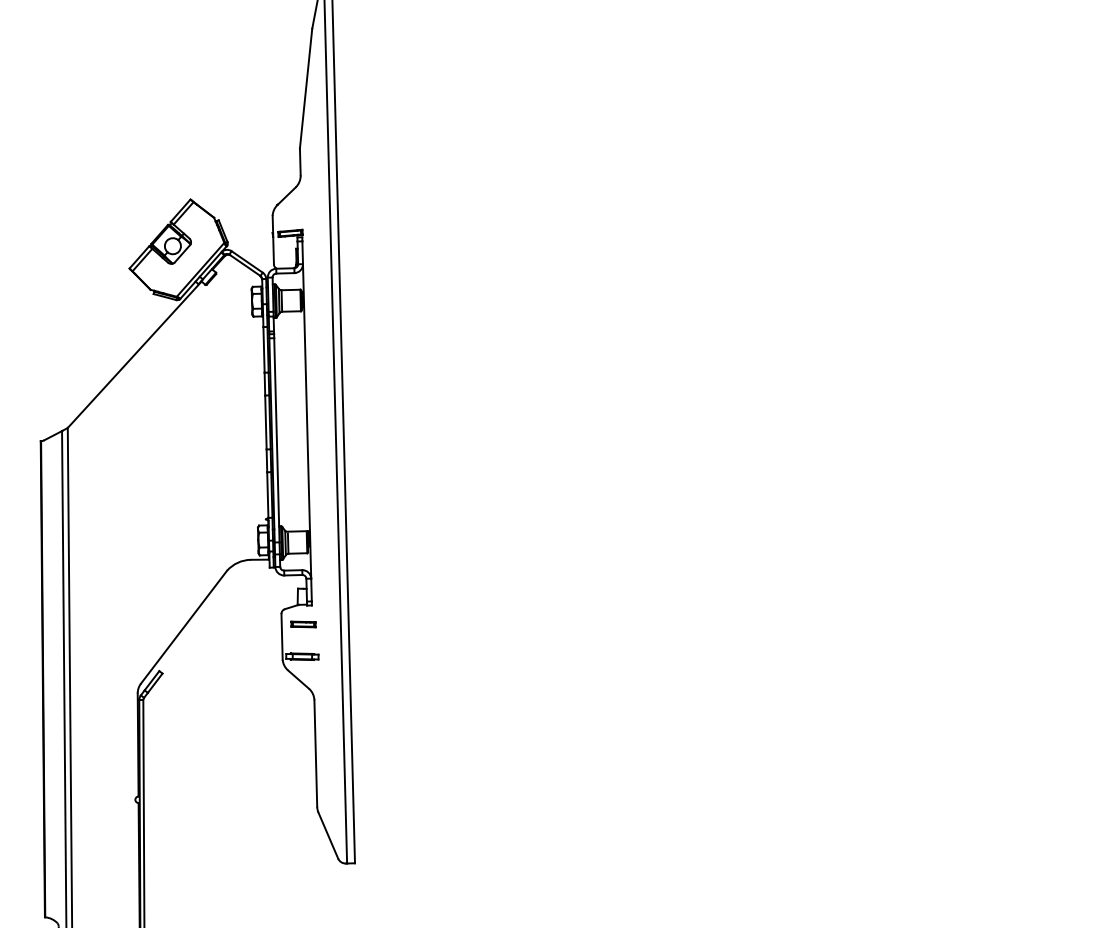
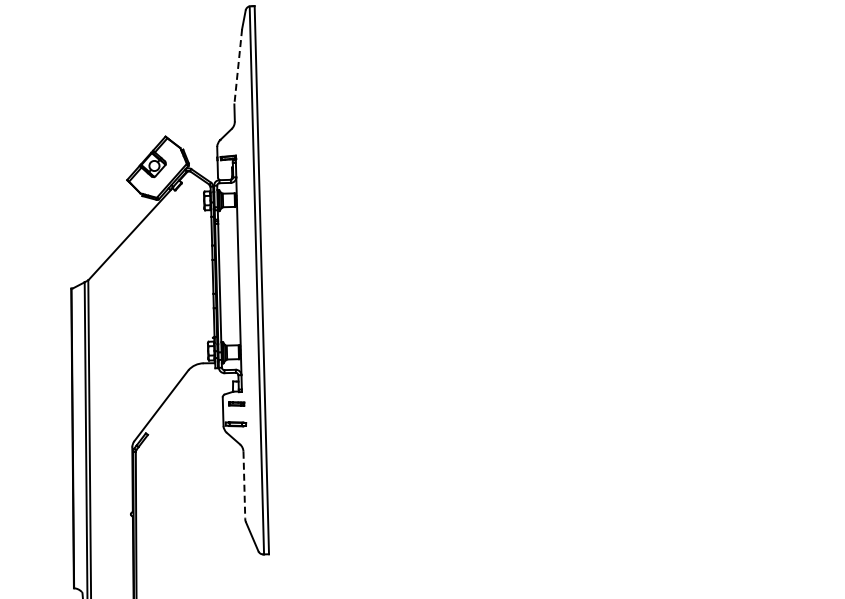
line: (306, 88) -> (238, 66), solid -> dashed
line: (316, 754) -> (244, 485), solid -> dashed

